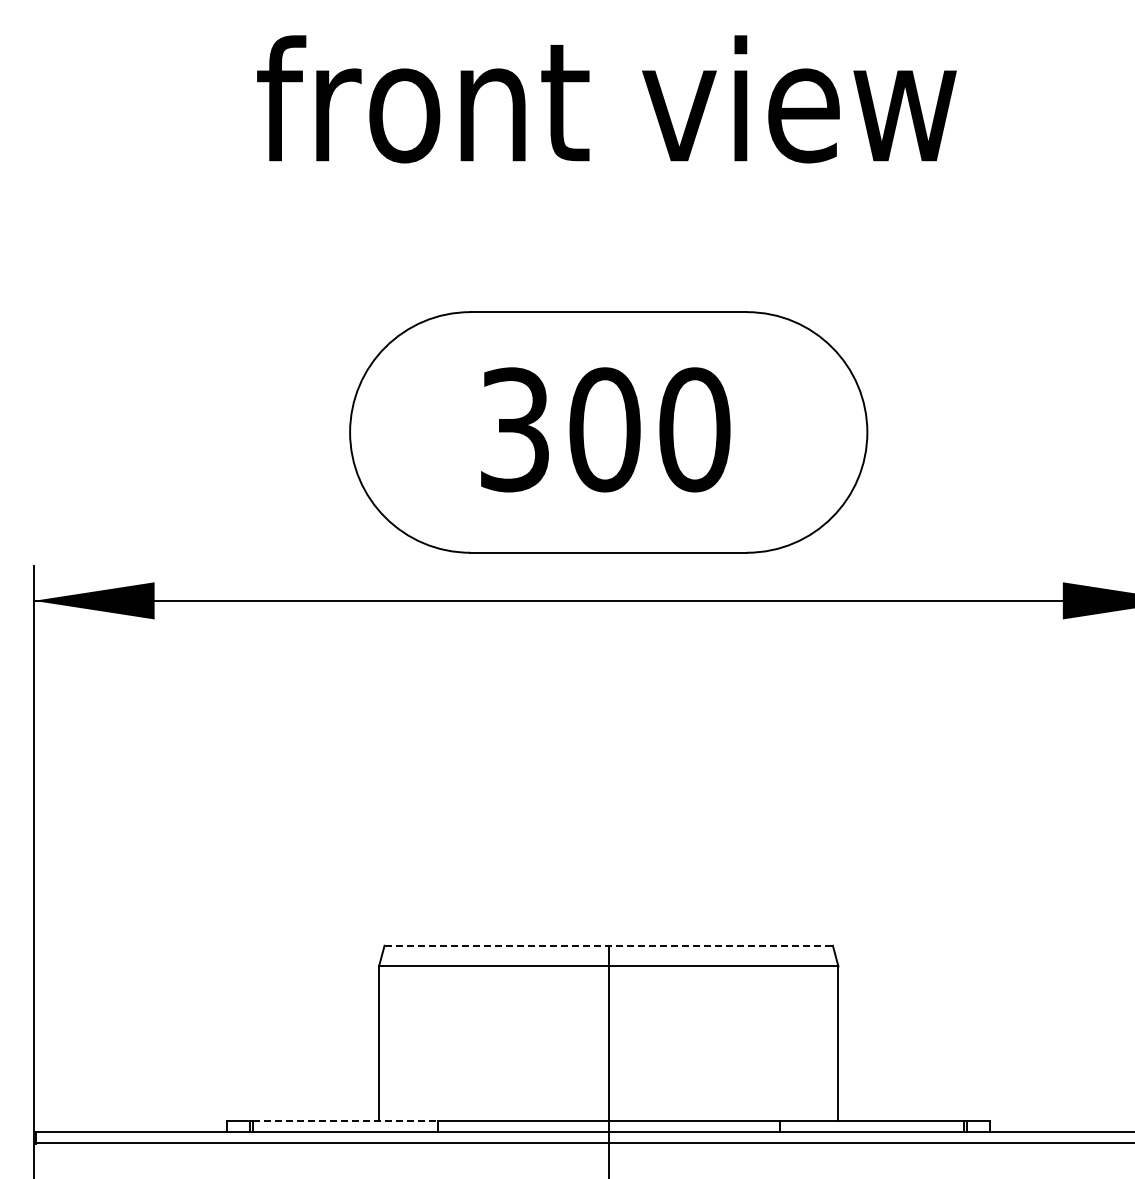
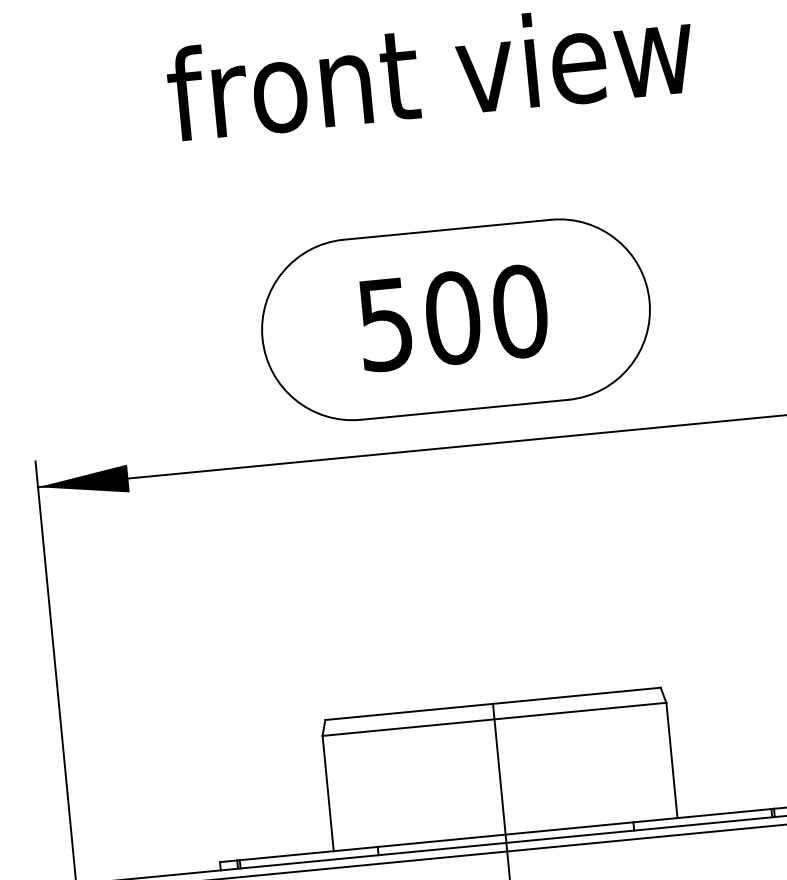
text: (514, 429) -> (385, 324), 300 -> 500
line: (609, 945) -> (493, 703), dashed -> solid
line: (346, 1120) -> (309, 853), dashed -> solid

